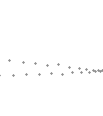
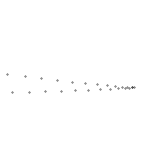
part: (60, 69) -> (73, 86), size x0.62

